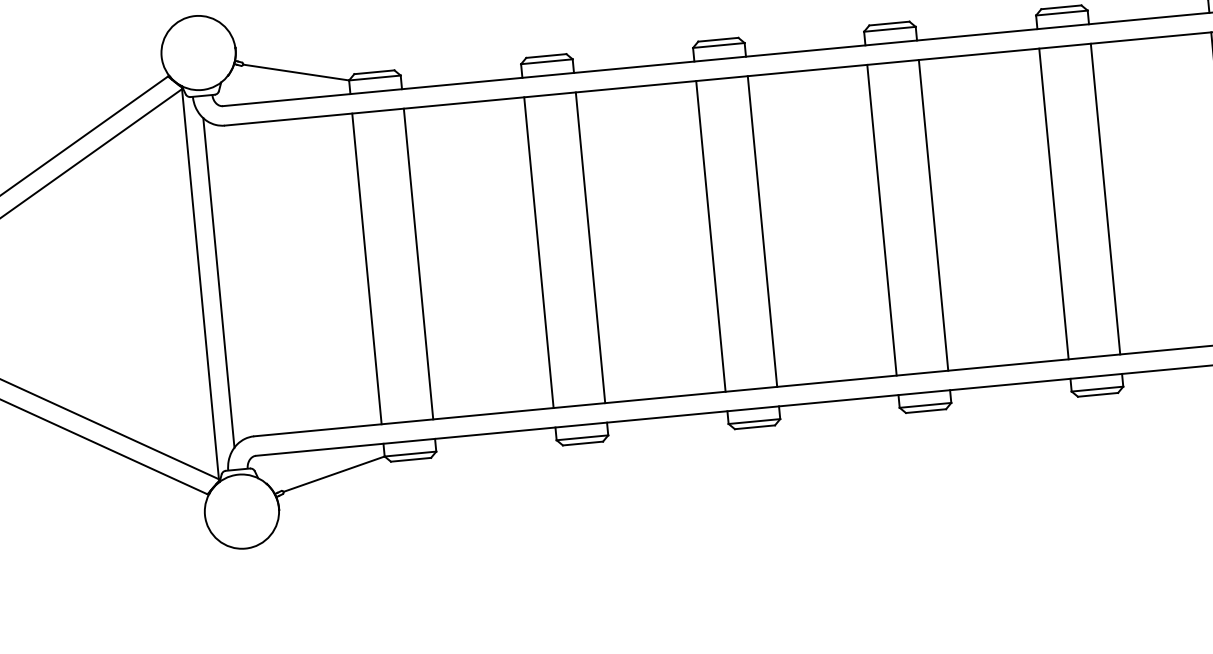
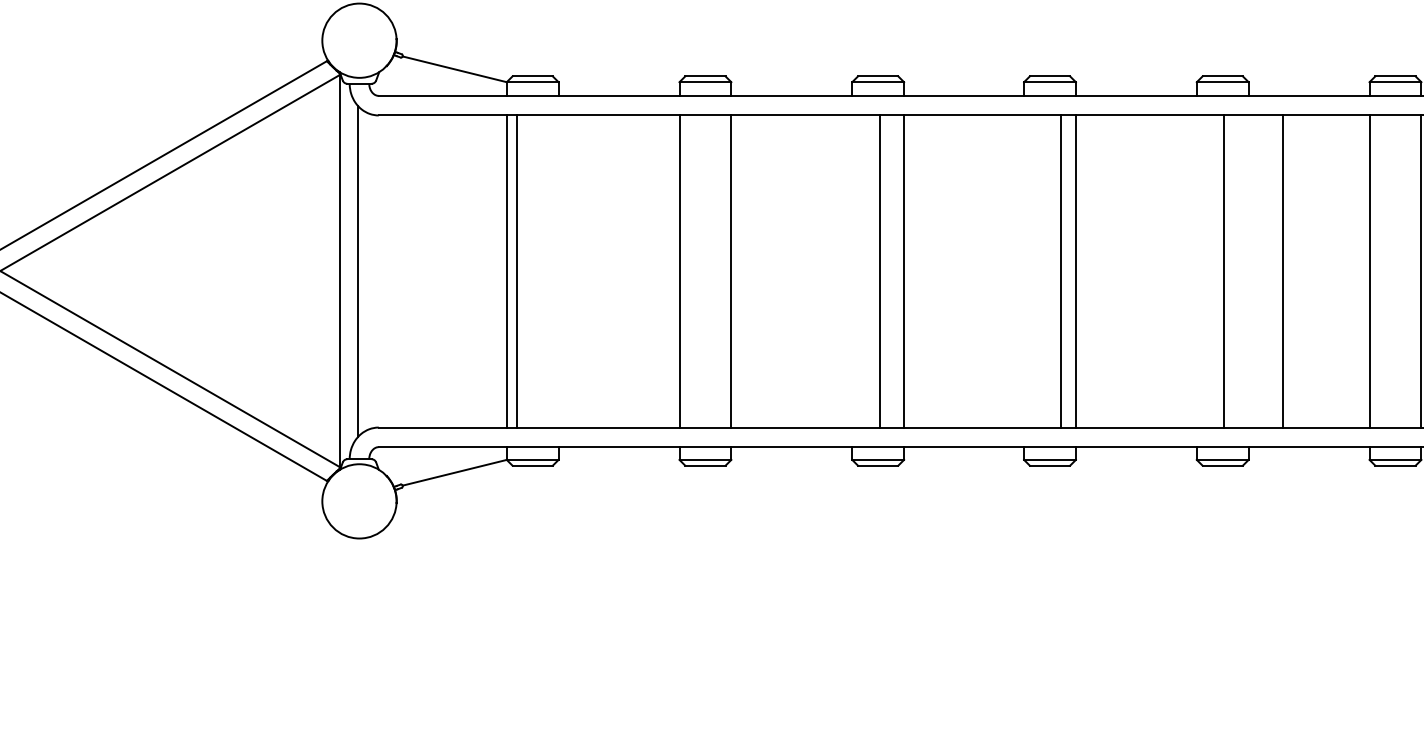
line: (1105, 199) -> (1282, 271), moved
line: (1053, 204) -> (1223, 271), moved
line: (882, 220) -> (1061, 271), moved
line: (711, 236) -> (880, 271), moved
line: (418, 264) -> (516, 271), moved

